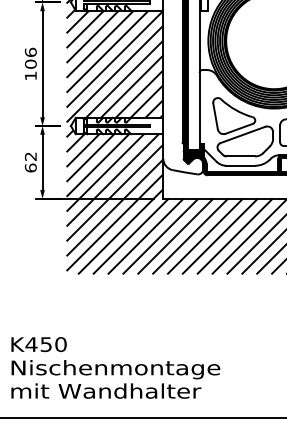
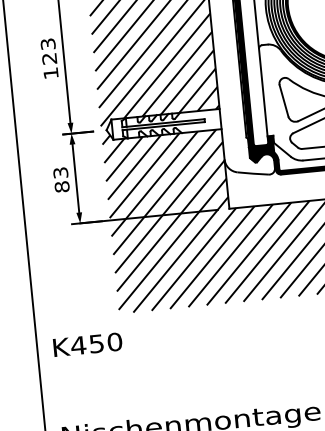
text: (30, 57) -> (48, 50), 106 -> 123
text: (30, 162) -> (61, 180), 62 -> 83
text: (38, 344) -> (87, 344), moved

